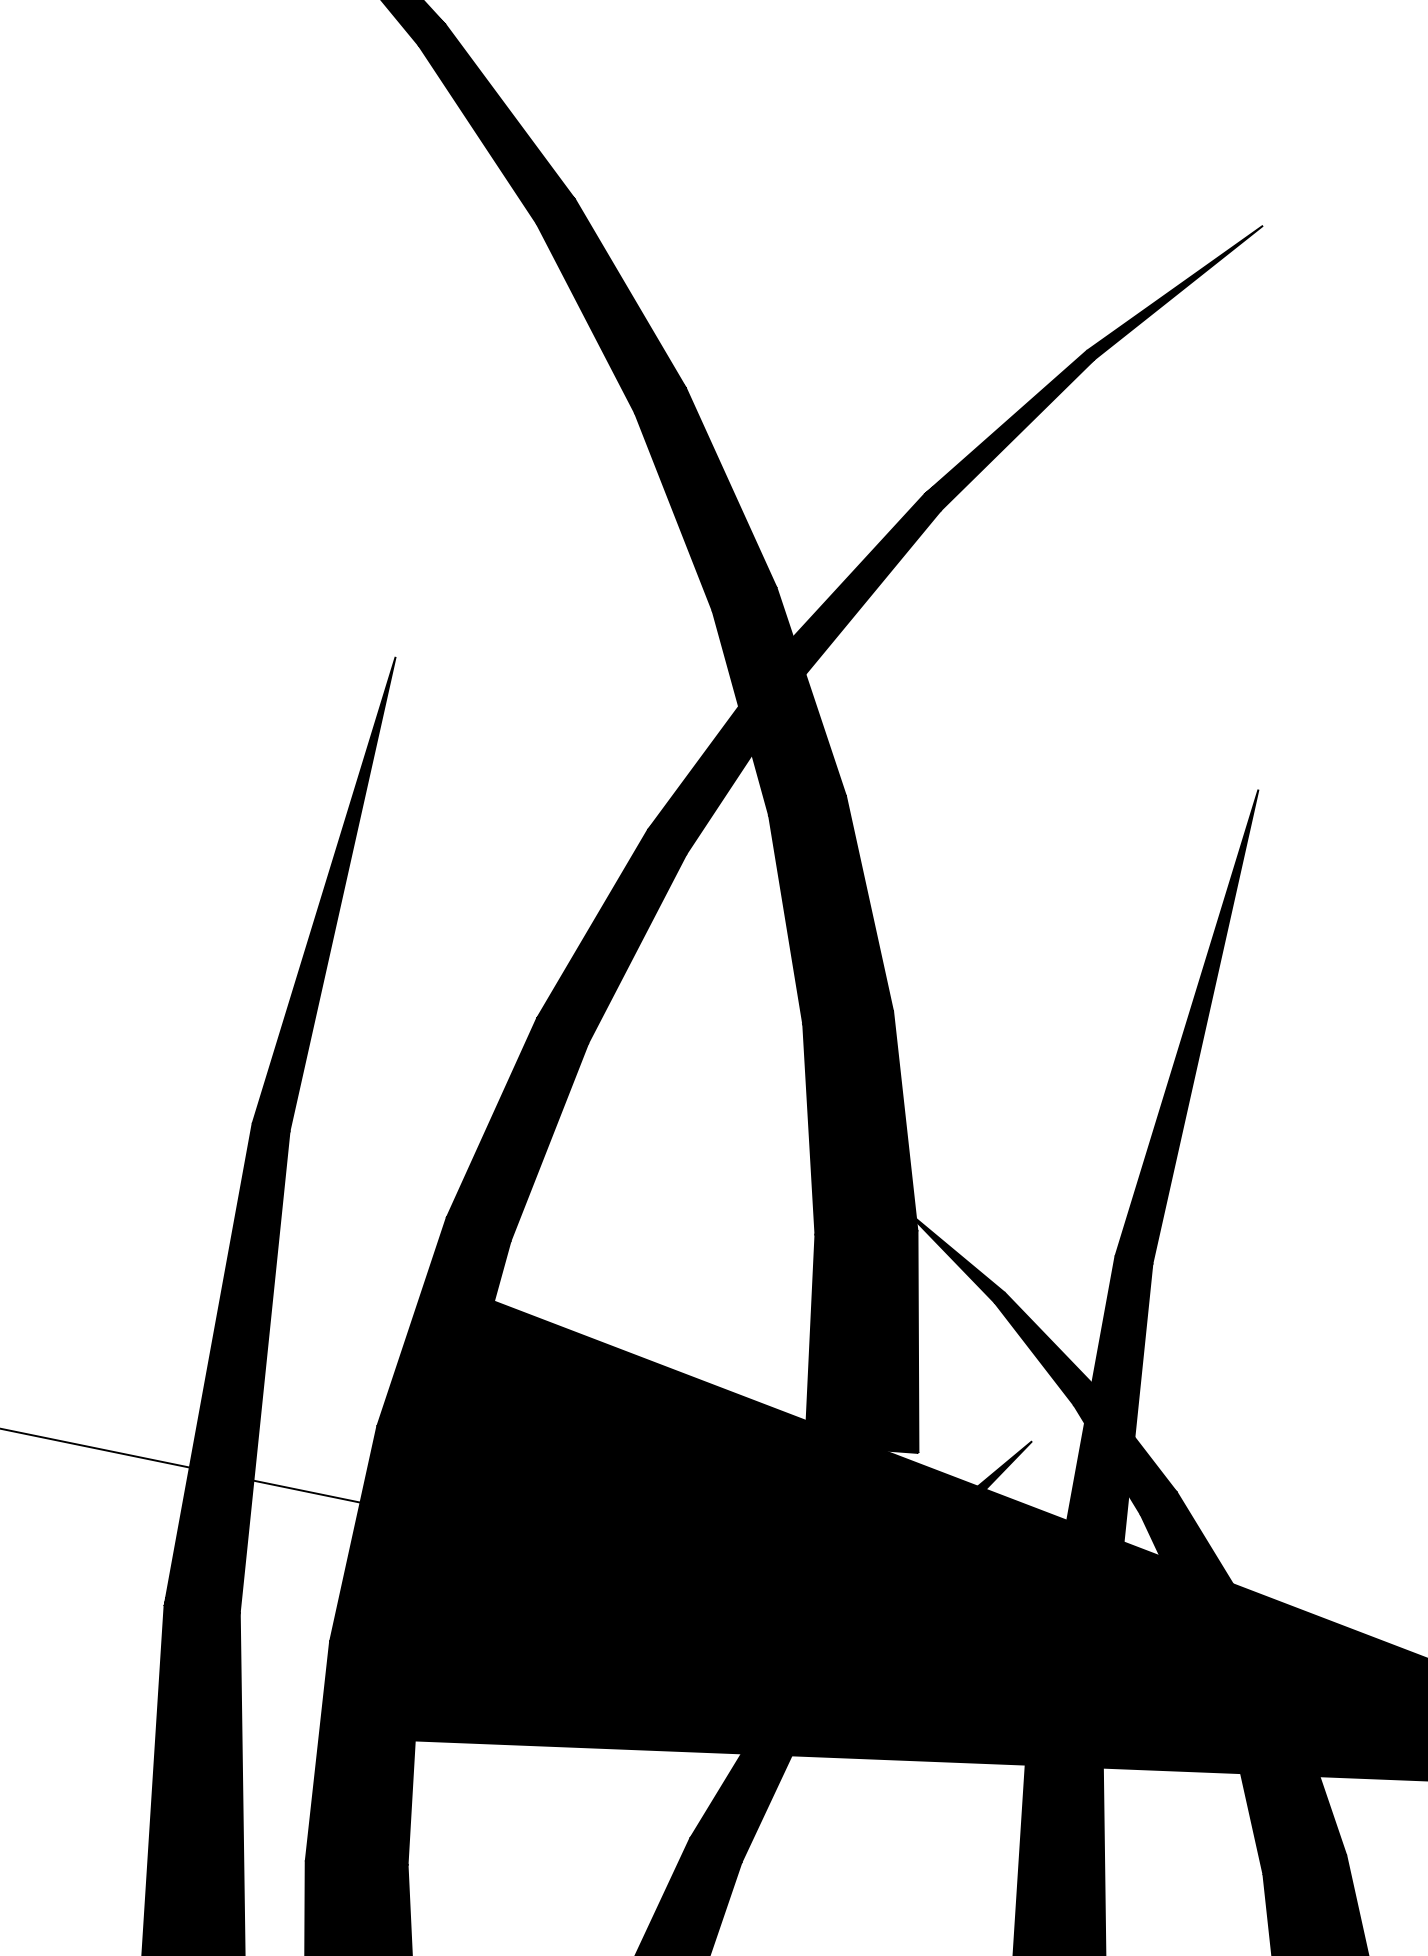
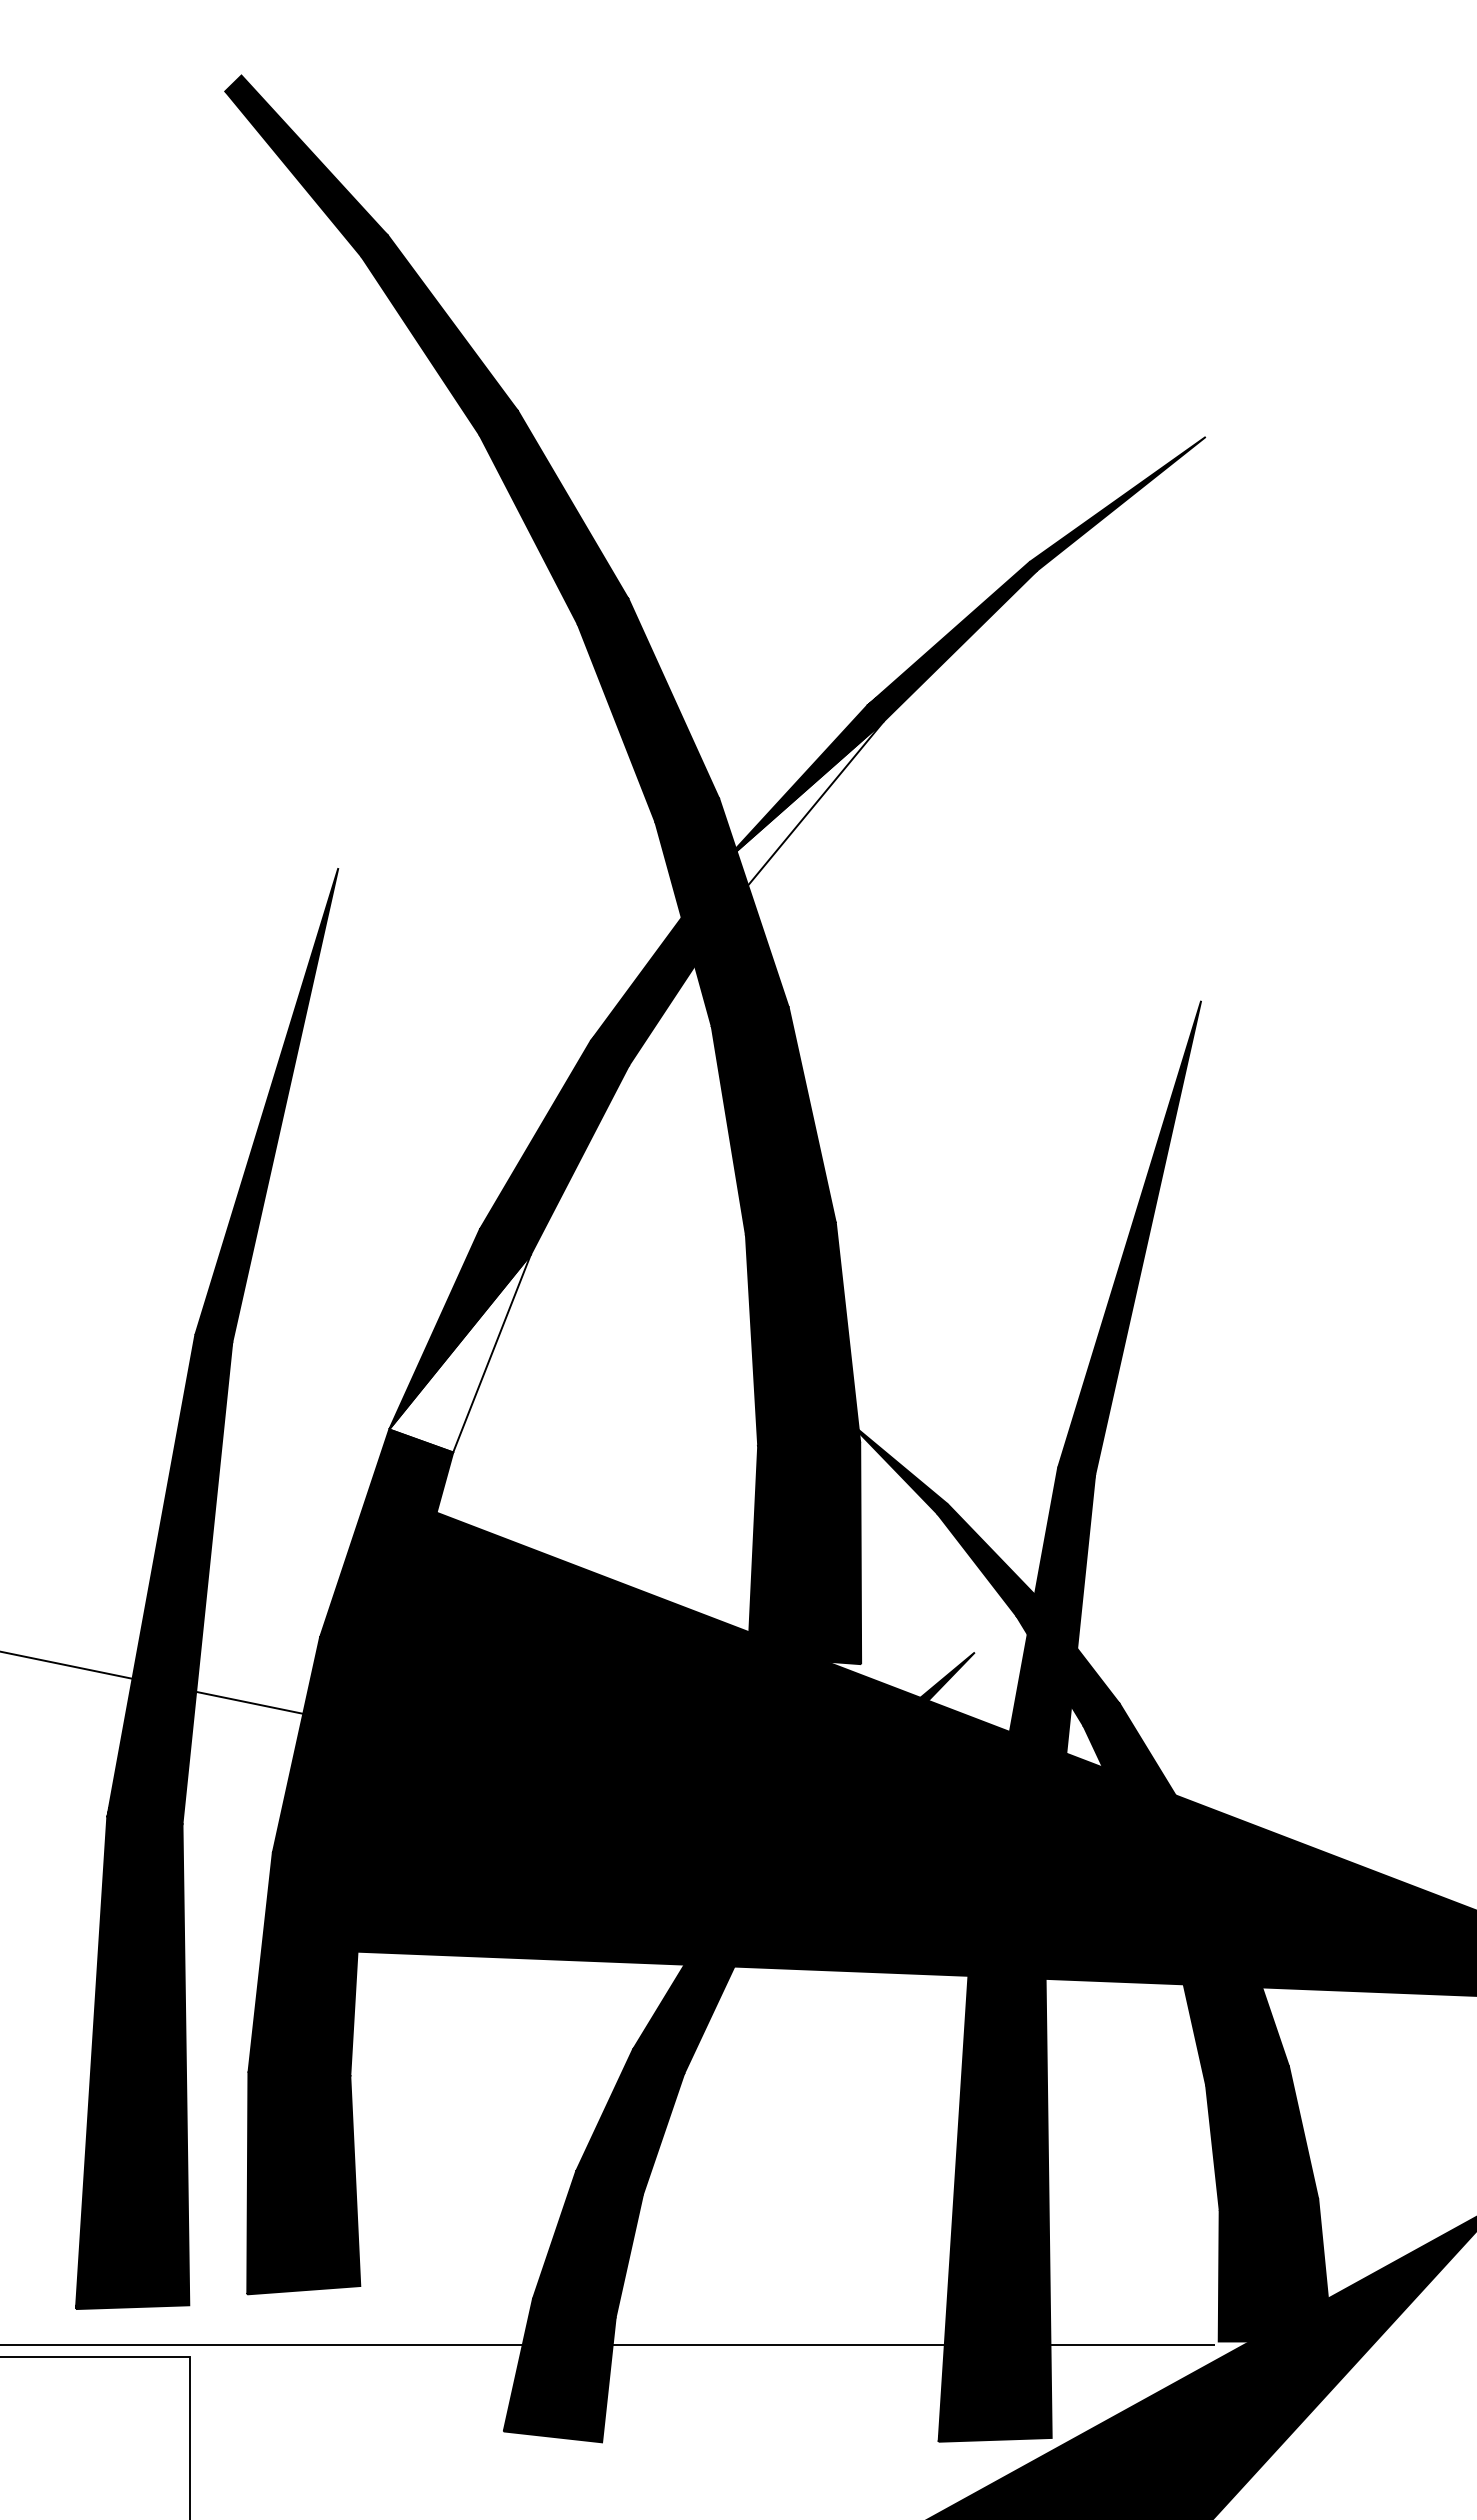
fill: (858, 592) -> (801, 803), removed
fill: (516, 1142) -> (459, 1353), removed

